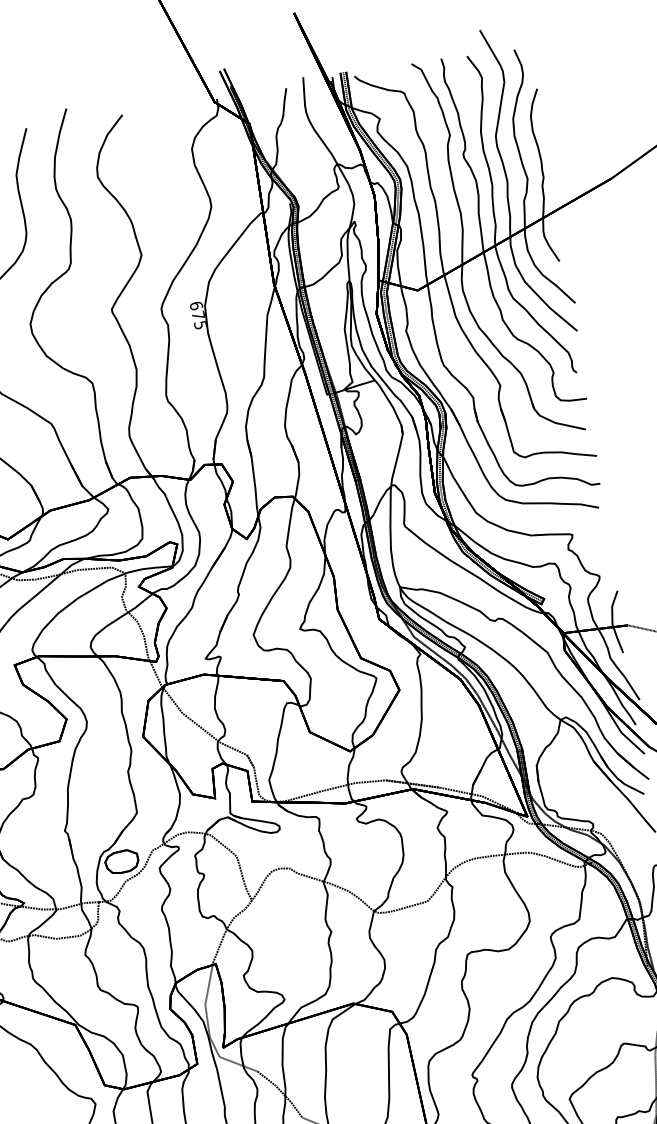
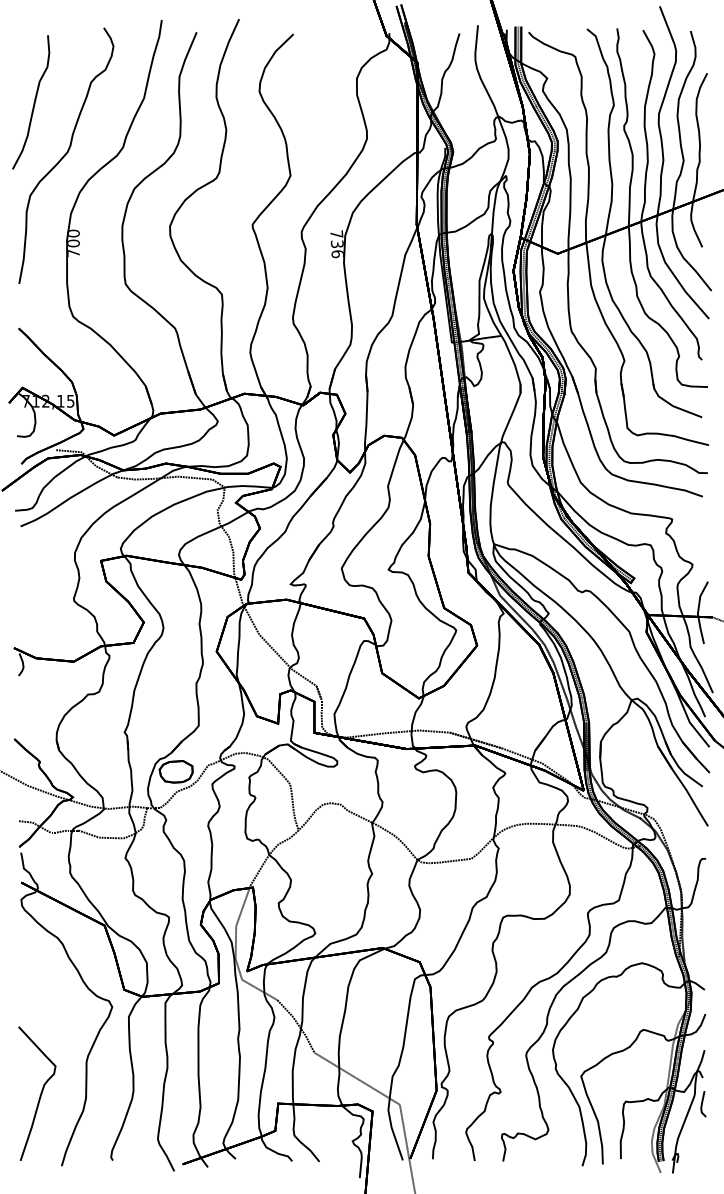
text: (197, 315) -> (336, 244), 675 -> 736

